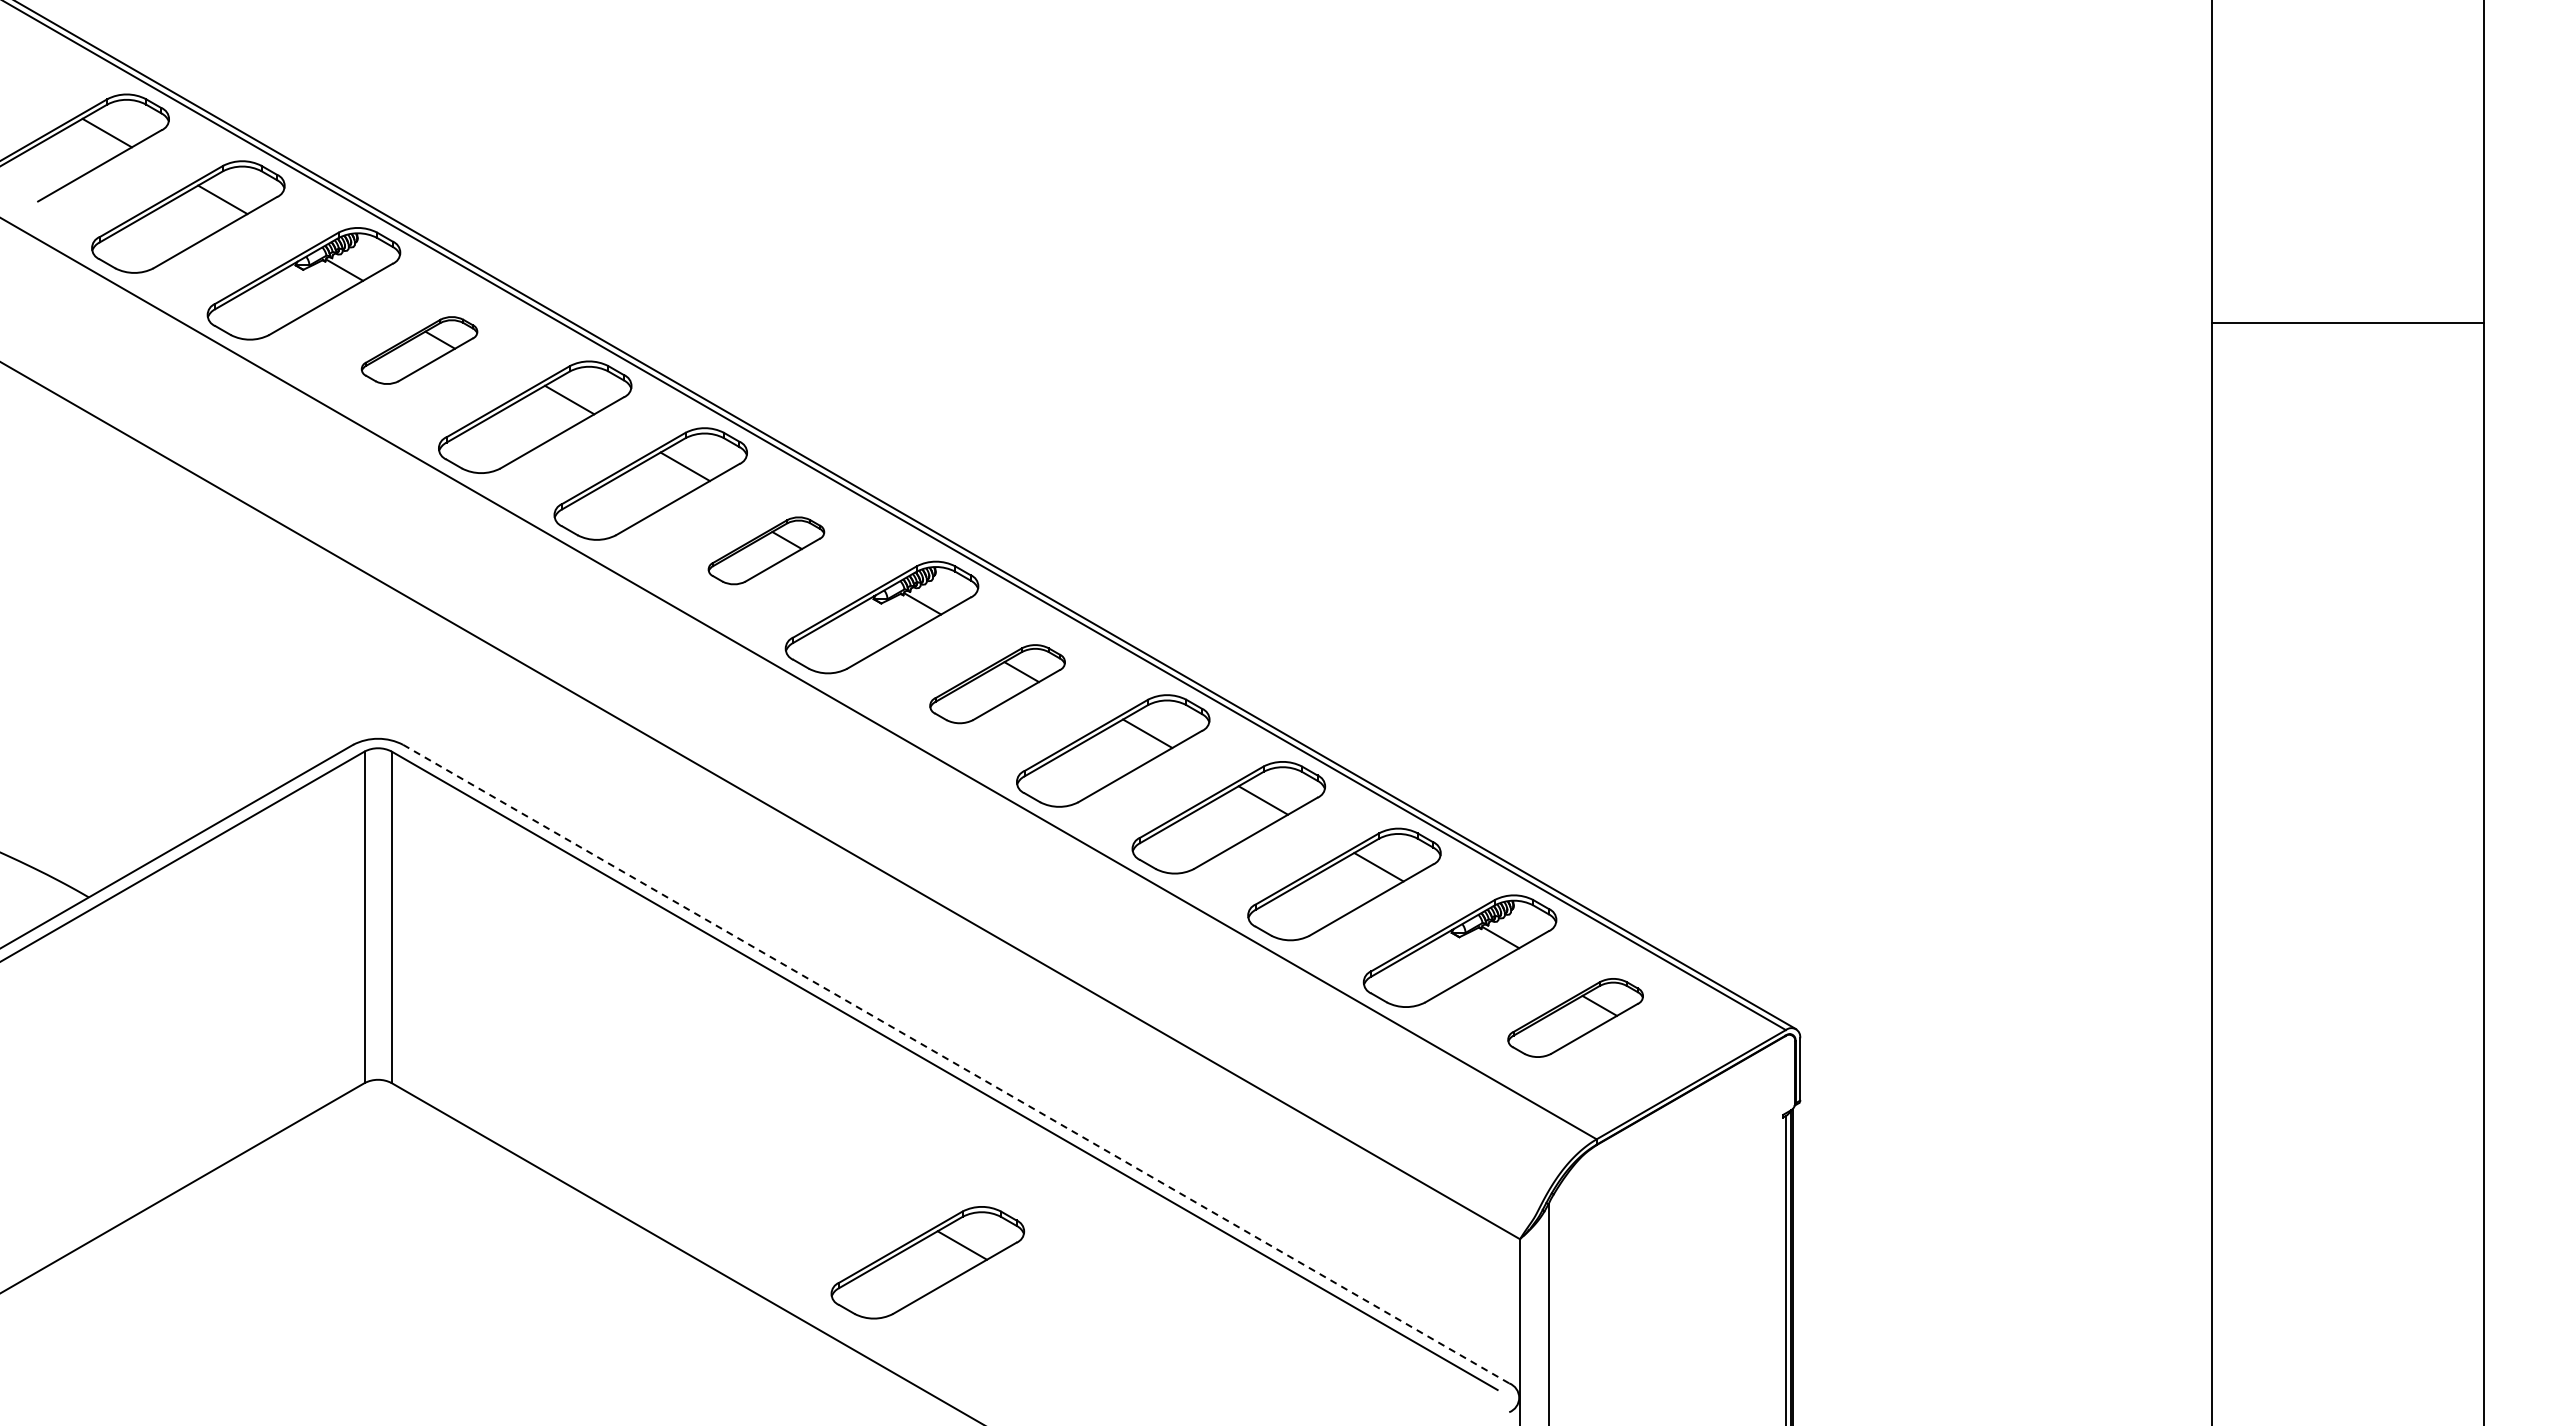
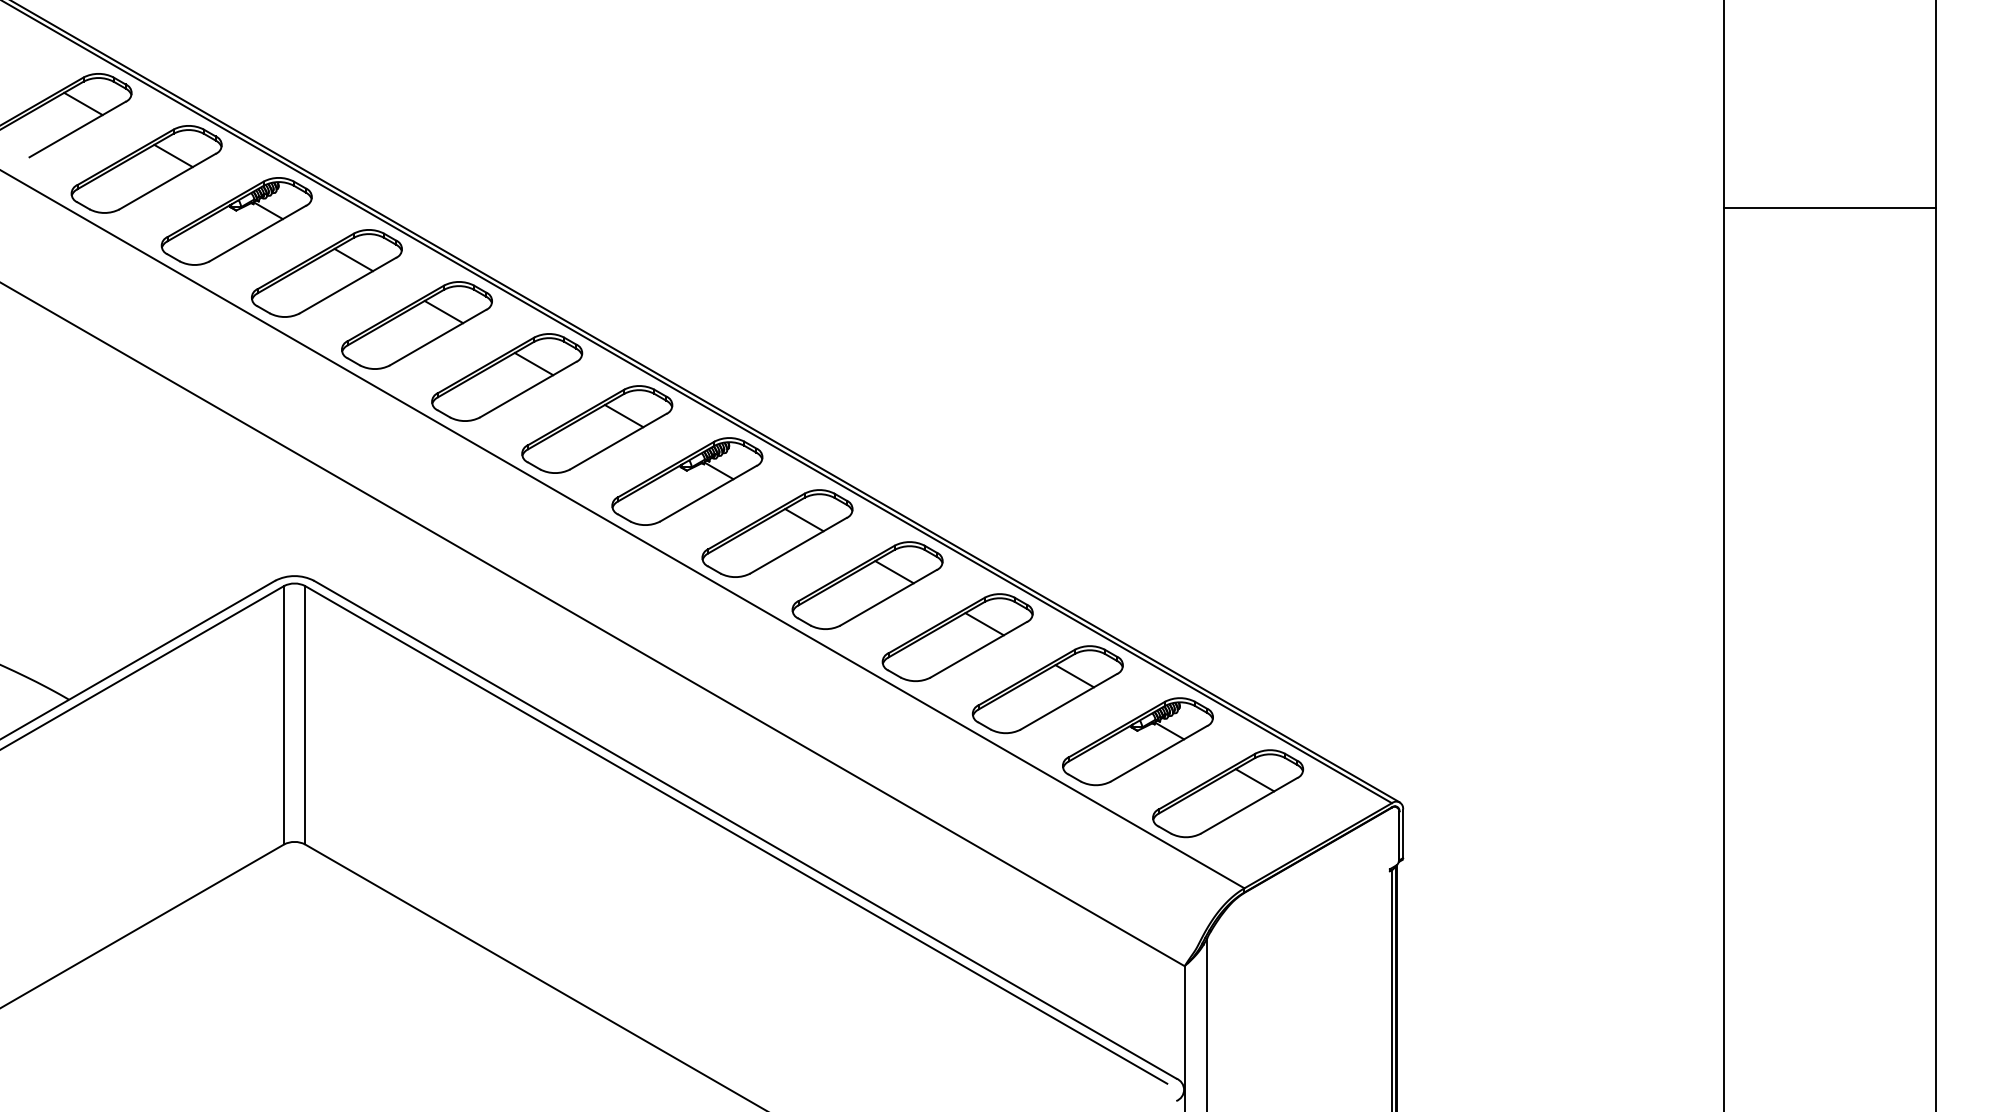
line: (2347, 323) -> (1829, 208), moved
part: (419, 350) -> (326, 273), size x1.67
part: (766, 550) -> (597, 429), size x1.67
part: (997, 683) -> (777, 533), size x1.43
part: (1575, 1017) -> (1227, 793), size x1.43
line: (956, 1064) -> (745, 829), dashed -> solid
part: (927, 1262) -> (722, 984), removed

